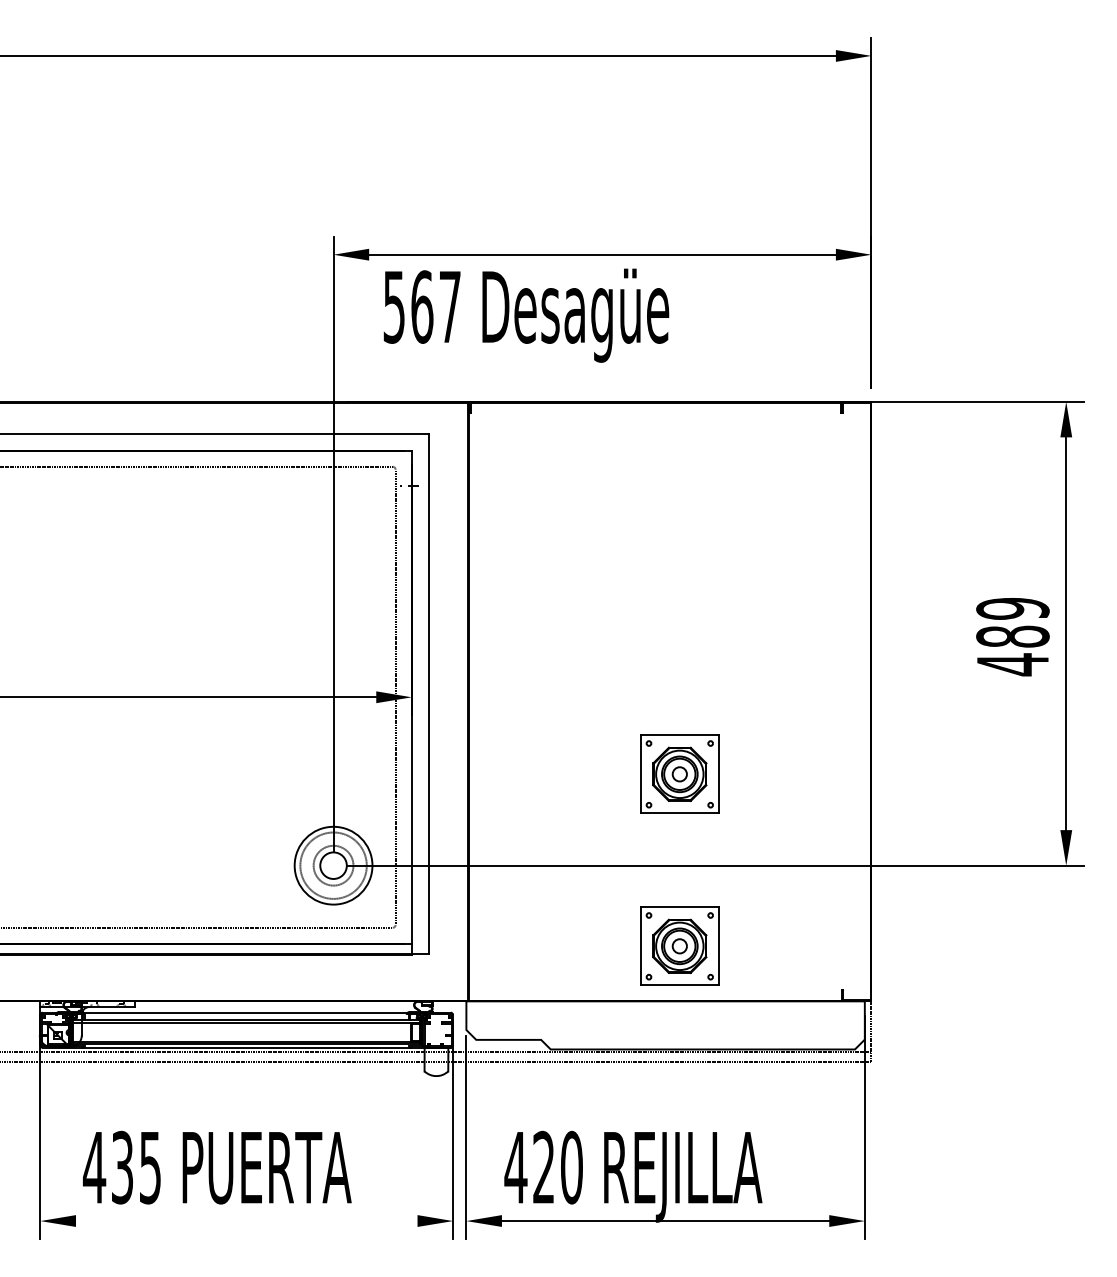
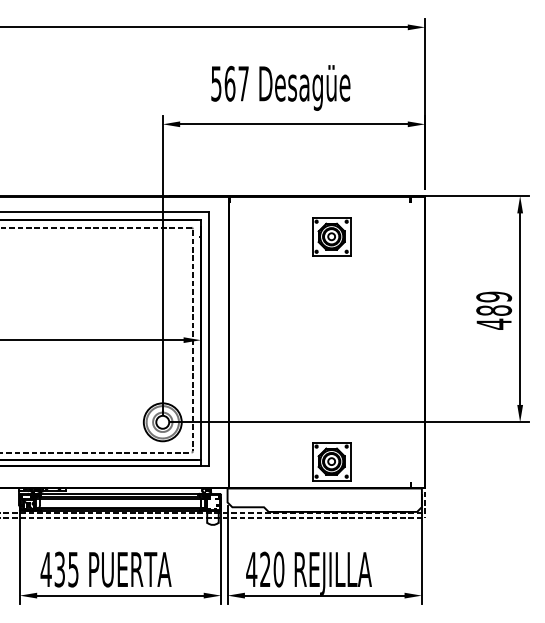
text: (525, 314) -> (280, 87), moved
part: (679, 773) -> (331, 236), moved
line: (246, 1220) -> (120, 595), added

